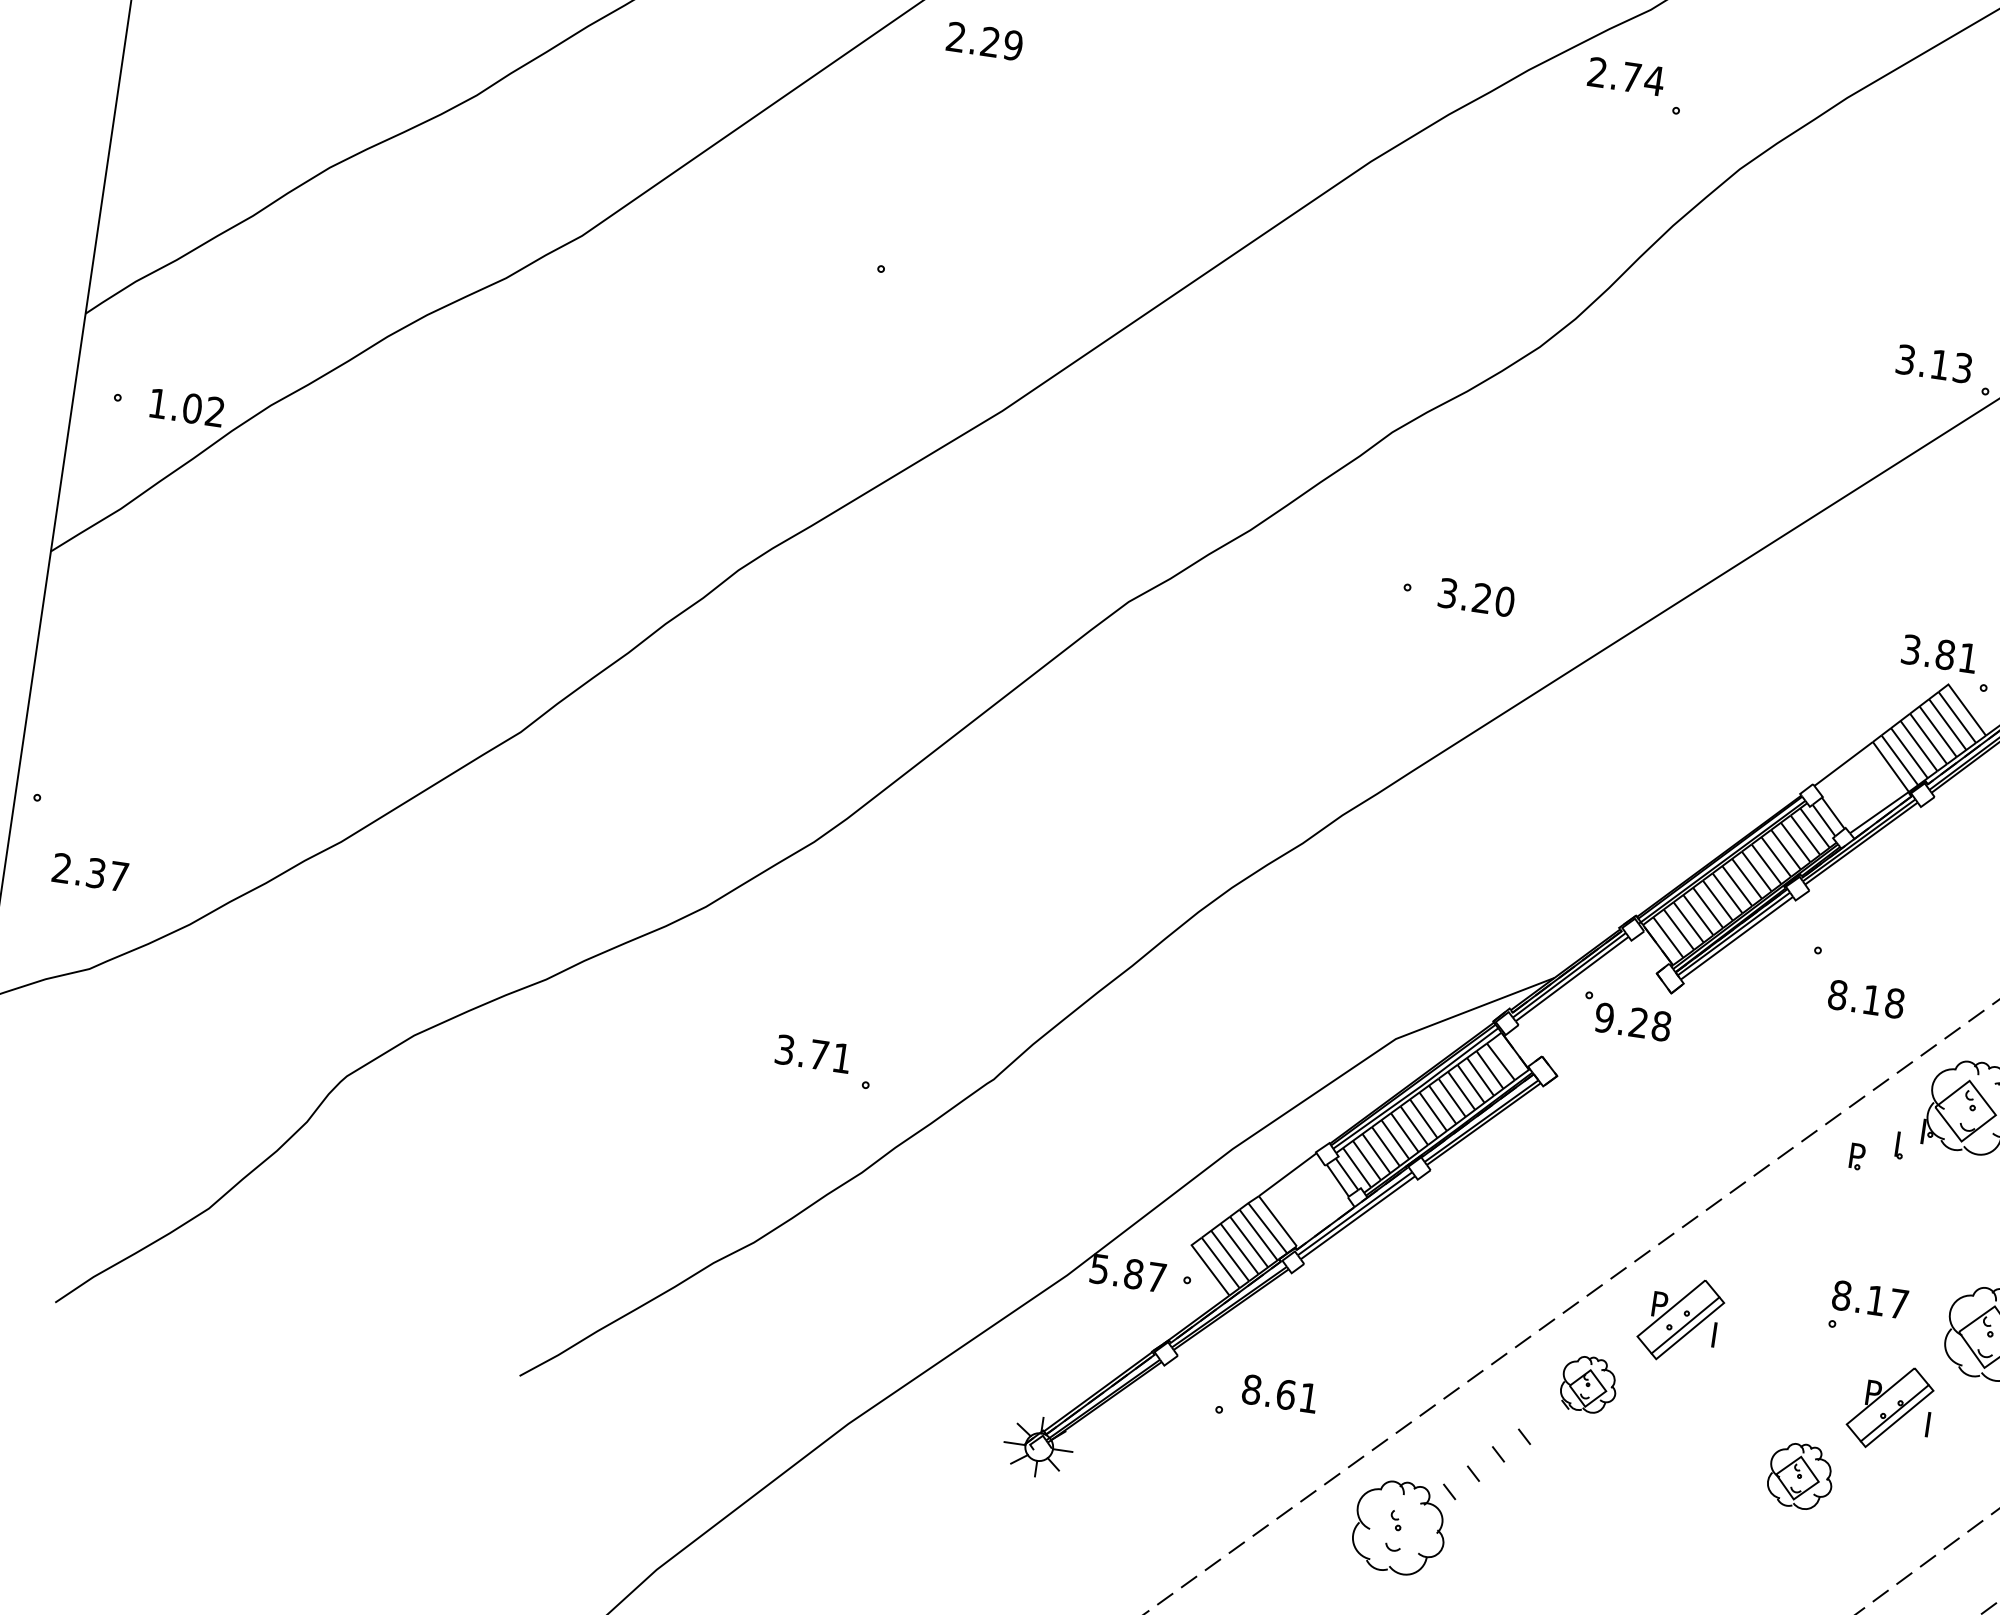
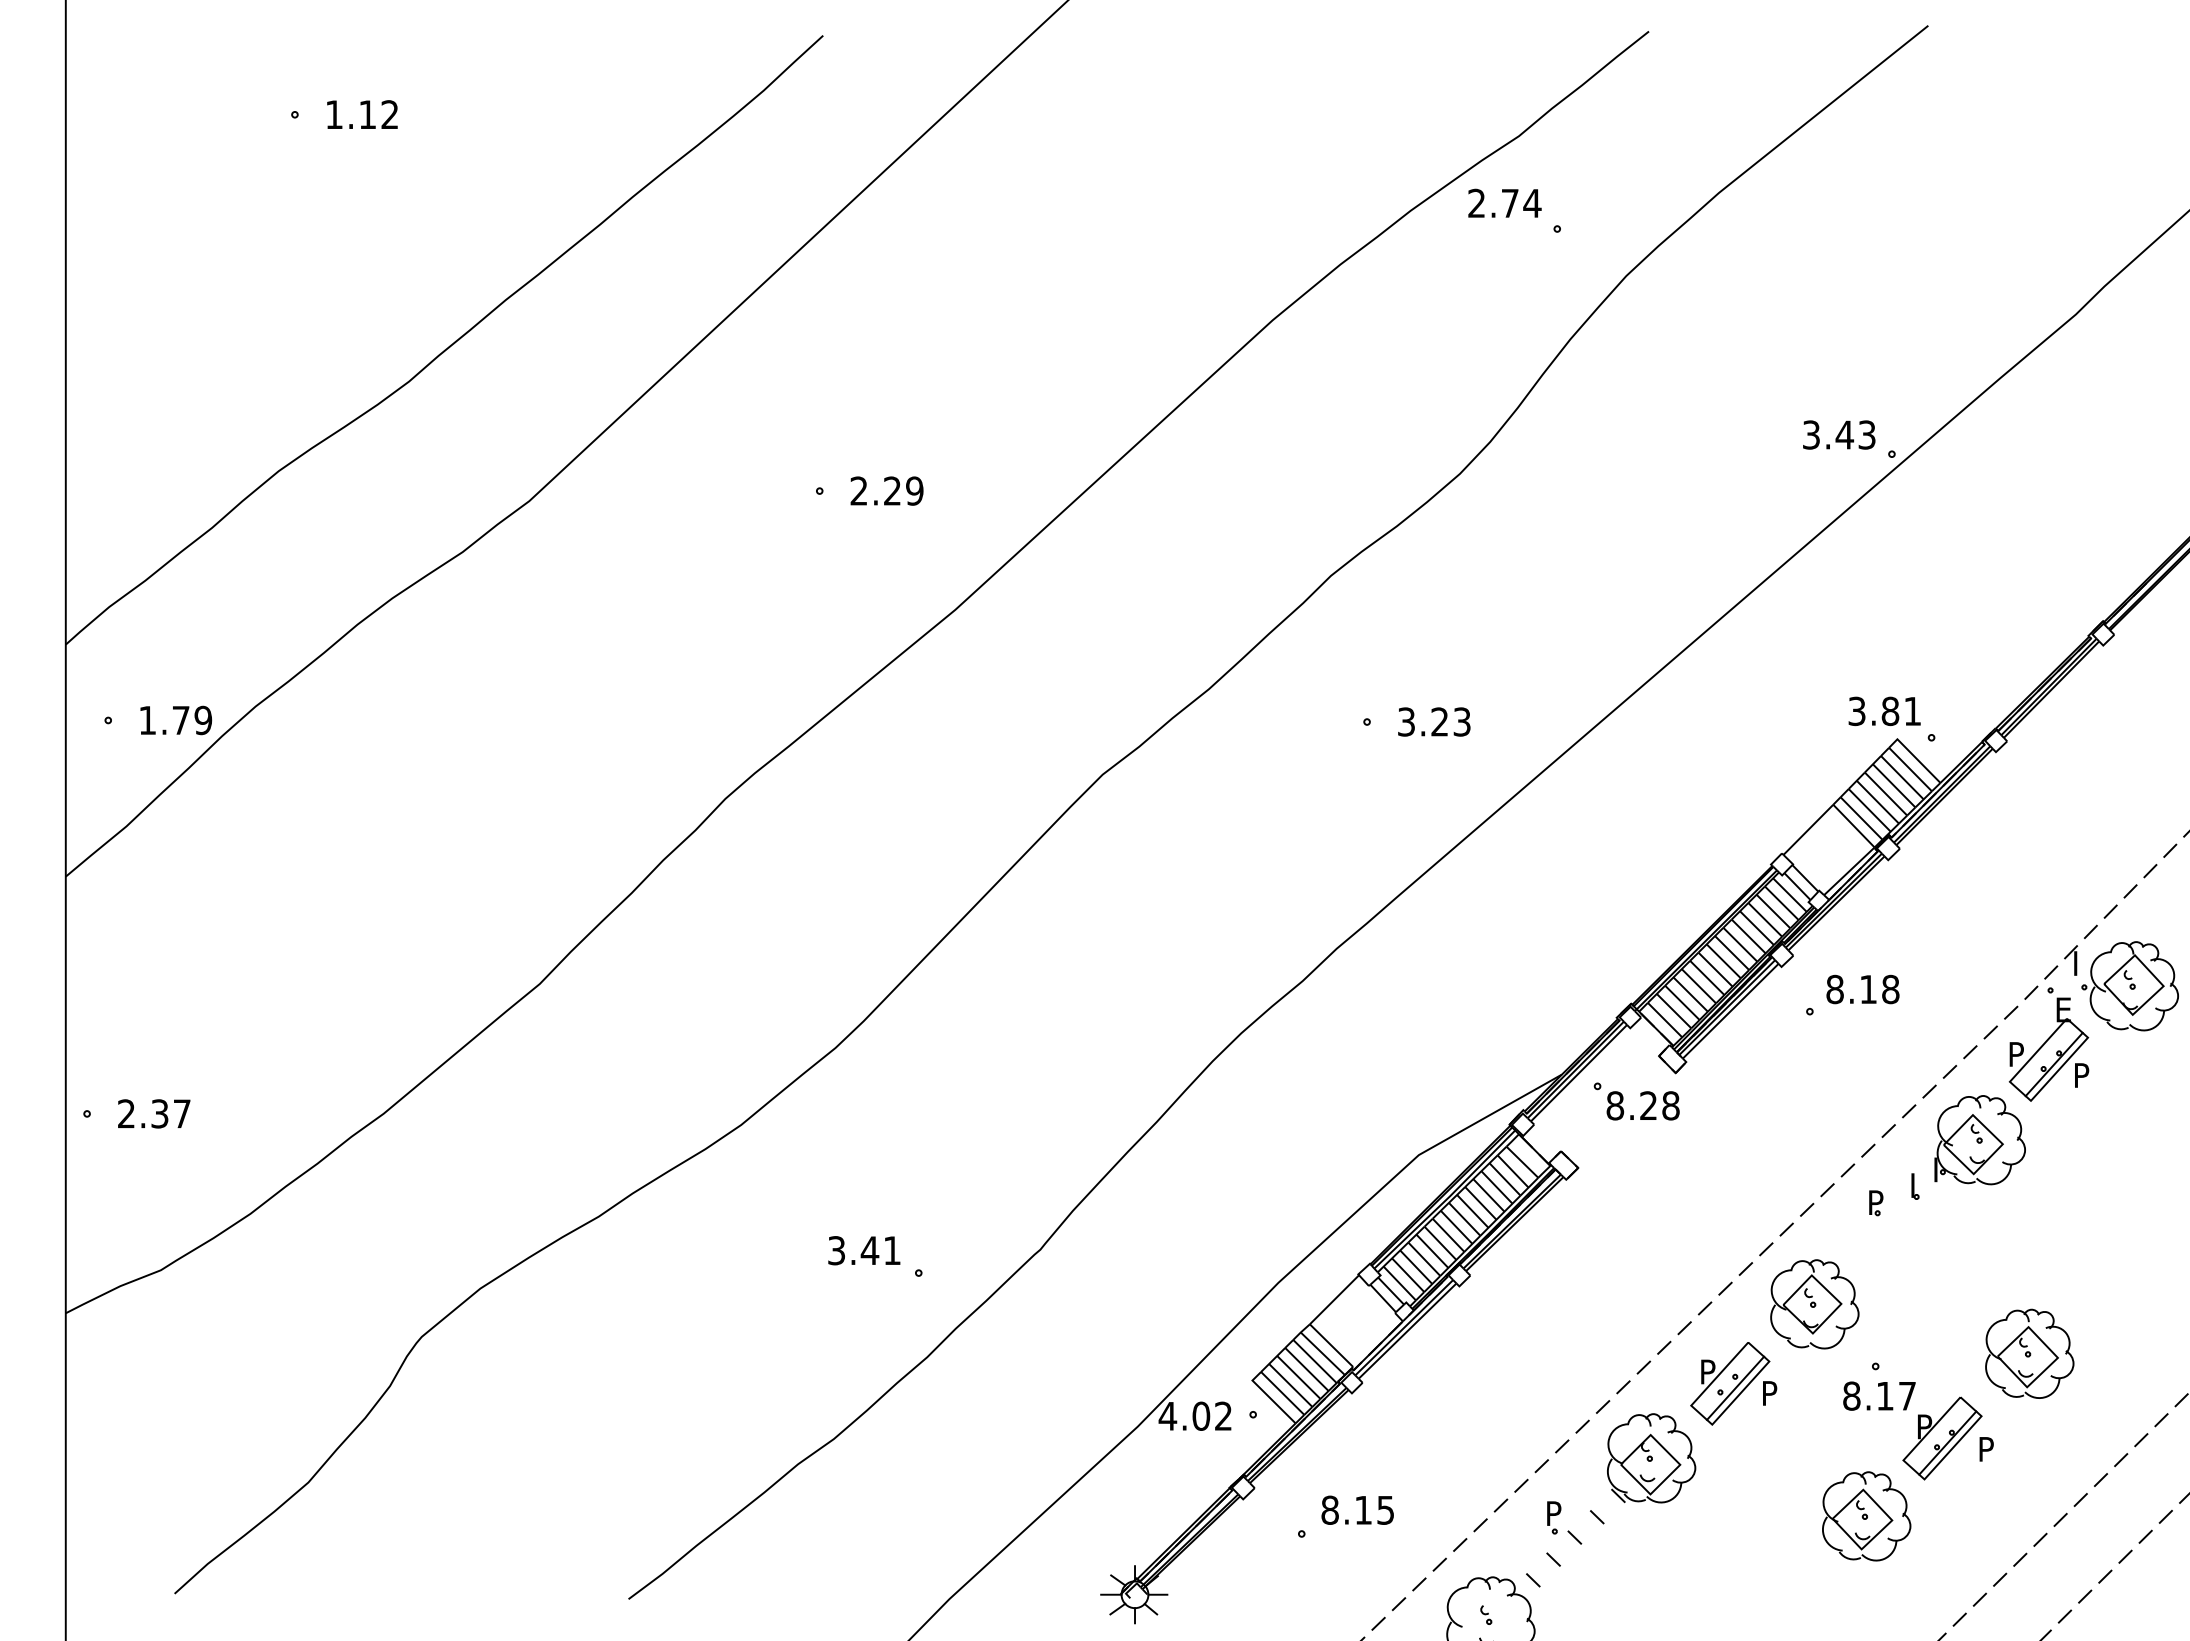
text: (984, 40) -> (886, 490), moved
text: (1939, 364) -> (1844, 434), 3.13 -> 3.43
text: (204, 410) -> (192, 720), 1.02 -> 1.79
text: (1504, 601) -> (1461, 721), 3.20 -> 3.23
text: (90, 872) -> (154, 1113), moved
text: (1865, 999) -> (1862, 989), moved
text: (1604, 1017) -> (1615, 1105), 9.28 -> 8.28
text: (818, 1054) -> (869, 1250), 3.71 -> 3.41
part: (1778, 1251) -> (1814, 1304), added
text: (1127, 1272) -> (1194, 1415), 5.87 -> 4.02
text: (1870, 1299) -> (1879, 1395), moved
text: (1722, 1330) -> (1771, 1388), I -> P
part: (1588, 1384) -> (1651, 1458), size x1.67
text: (1297, 1395) -> (1374, 1509), 8.61 -> 8.15
text: (1935, 1420) -> (1987, 1444), I -> P
part: (1480, 1430) -> (1554, 1517), added
part: (1800, 1476) -> (1866, 1516), size x1.43

